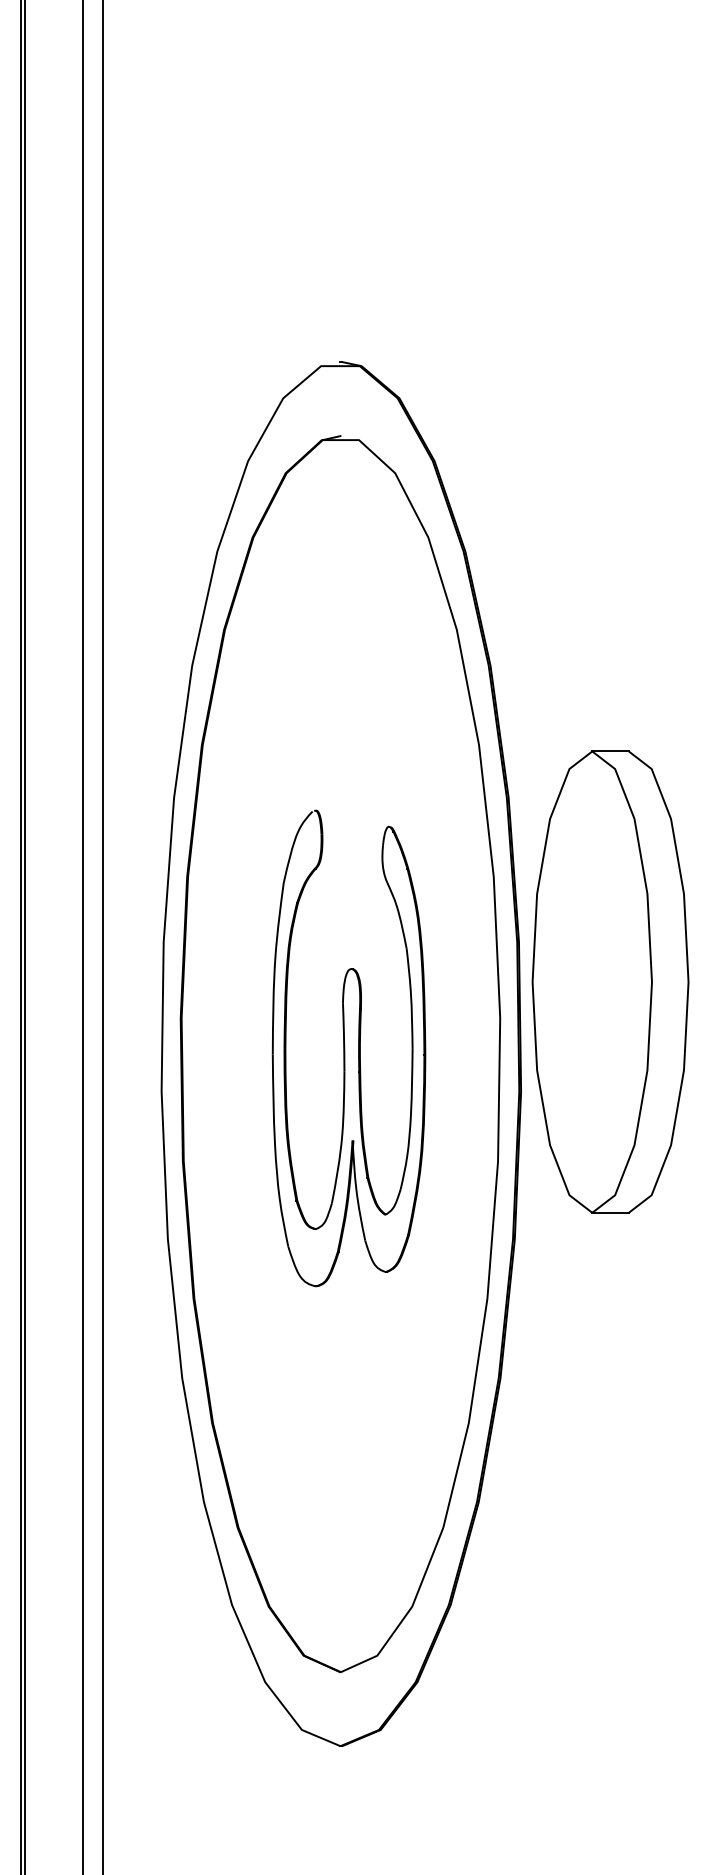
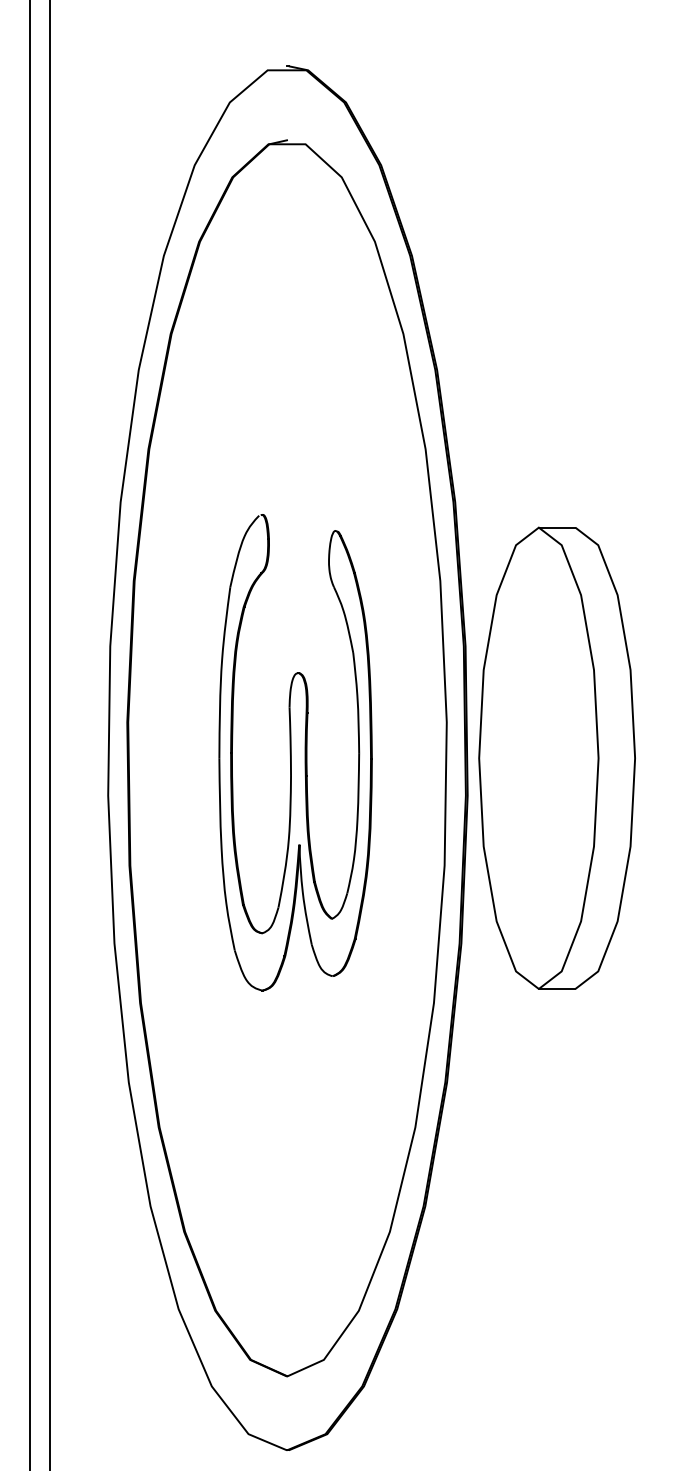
part: (610, 981) -> (557, 757), moved

